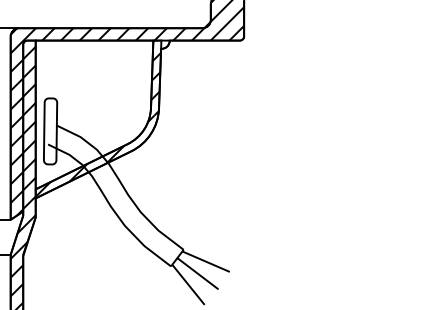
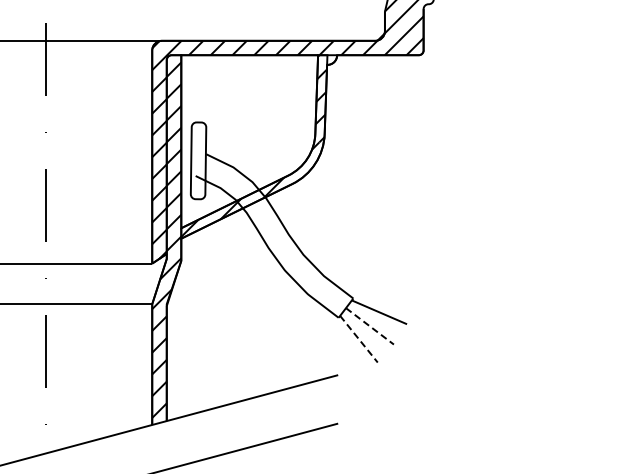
line: (198, 273) -> (370, 326), solid -> dashed
line: (188, 285) -> (358, 339), solid -> dashed

